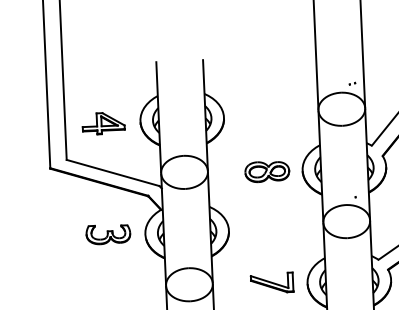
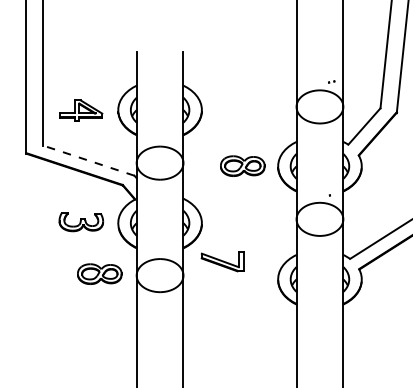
line: (112, 172) -> (88, 160), solid -> dashed
part: (271, 283) -> (222, 261), moved
part: (128, 285) -> (99, 273), added

